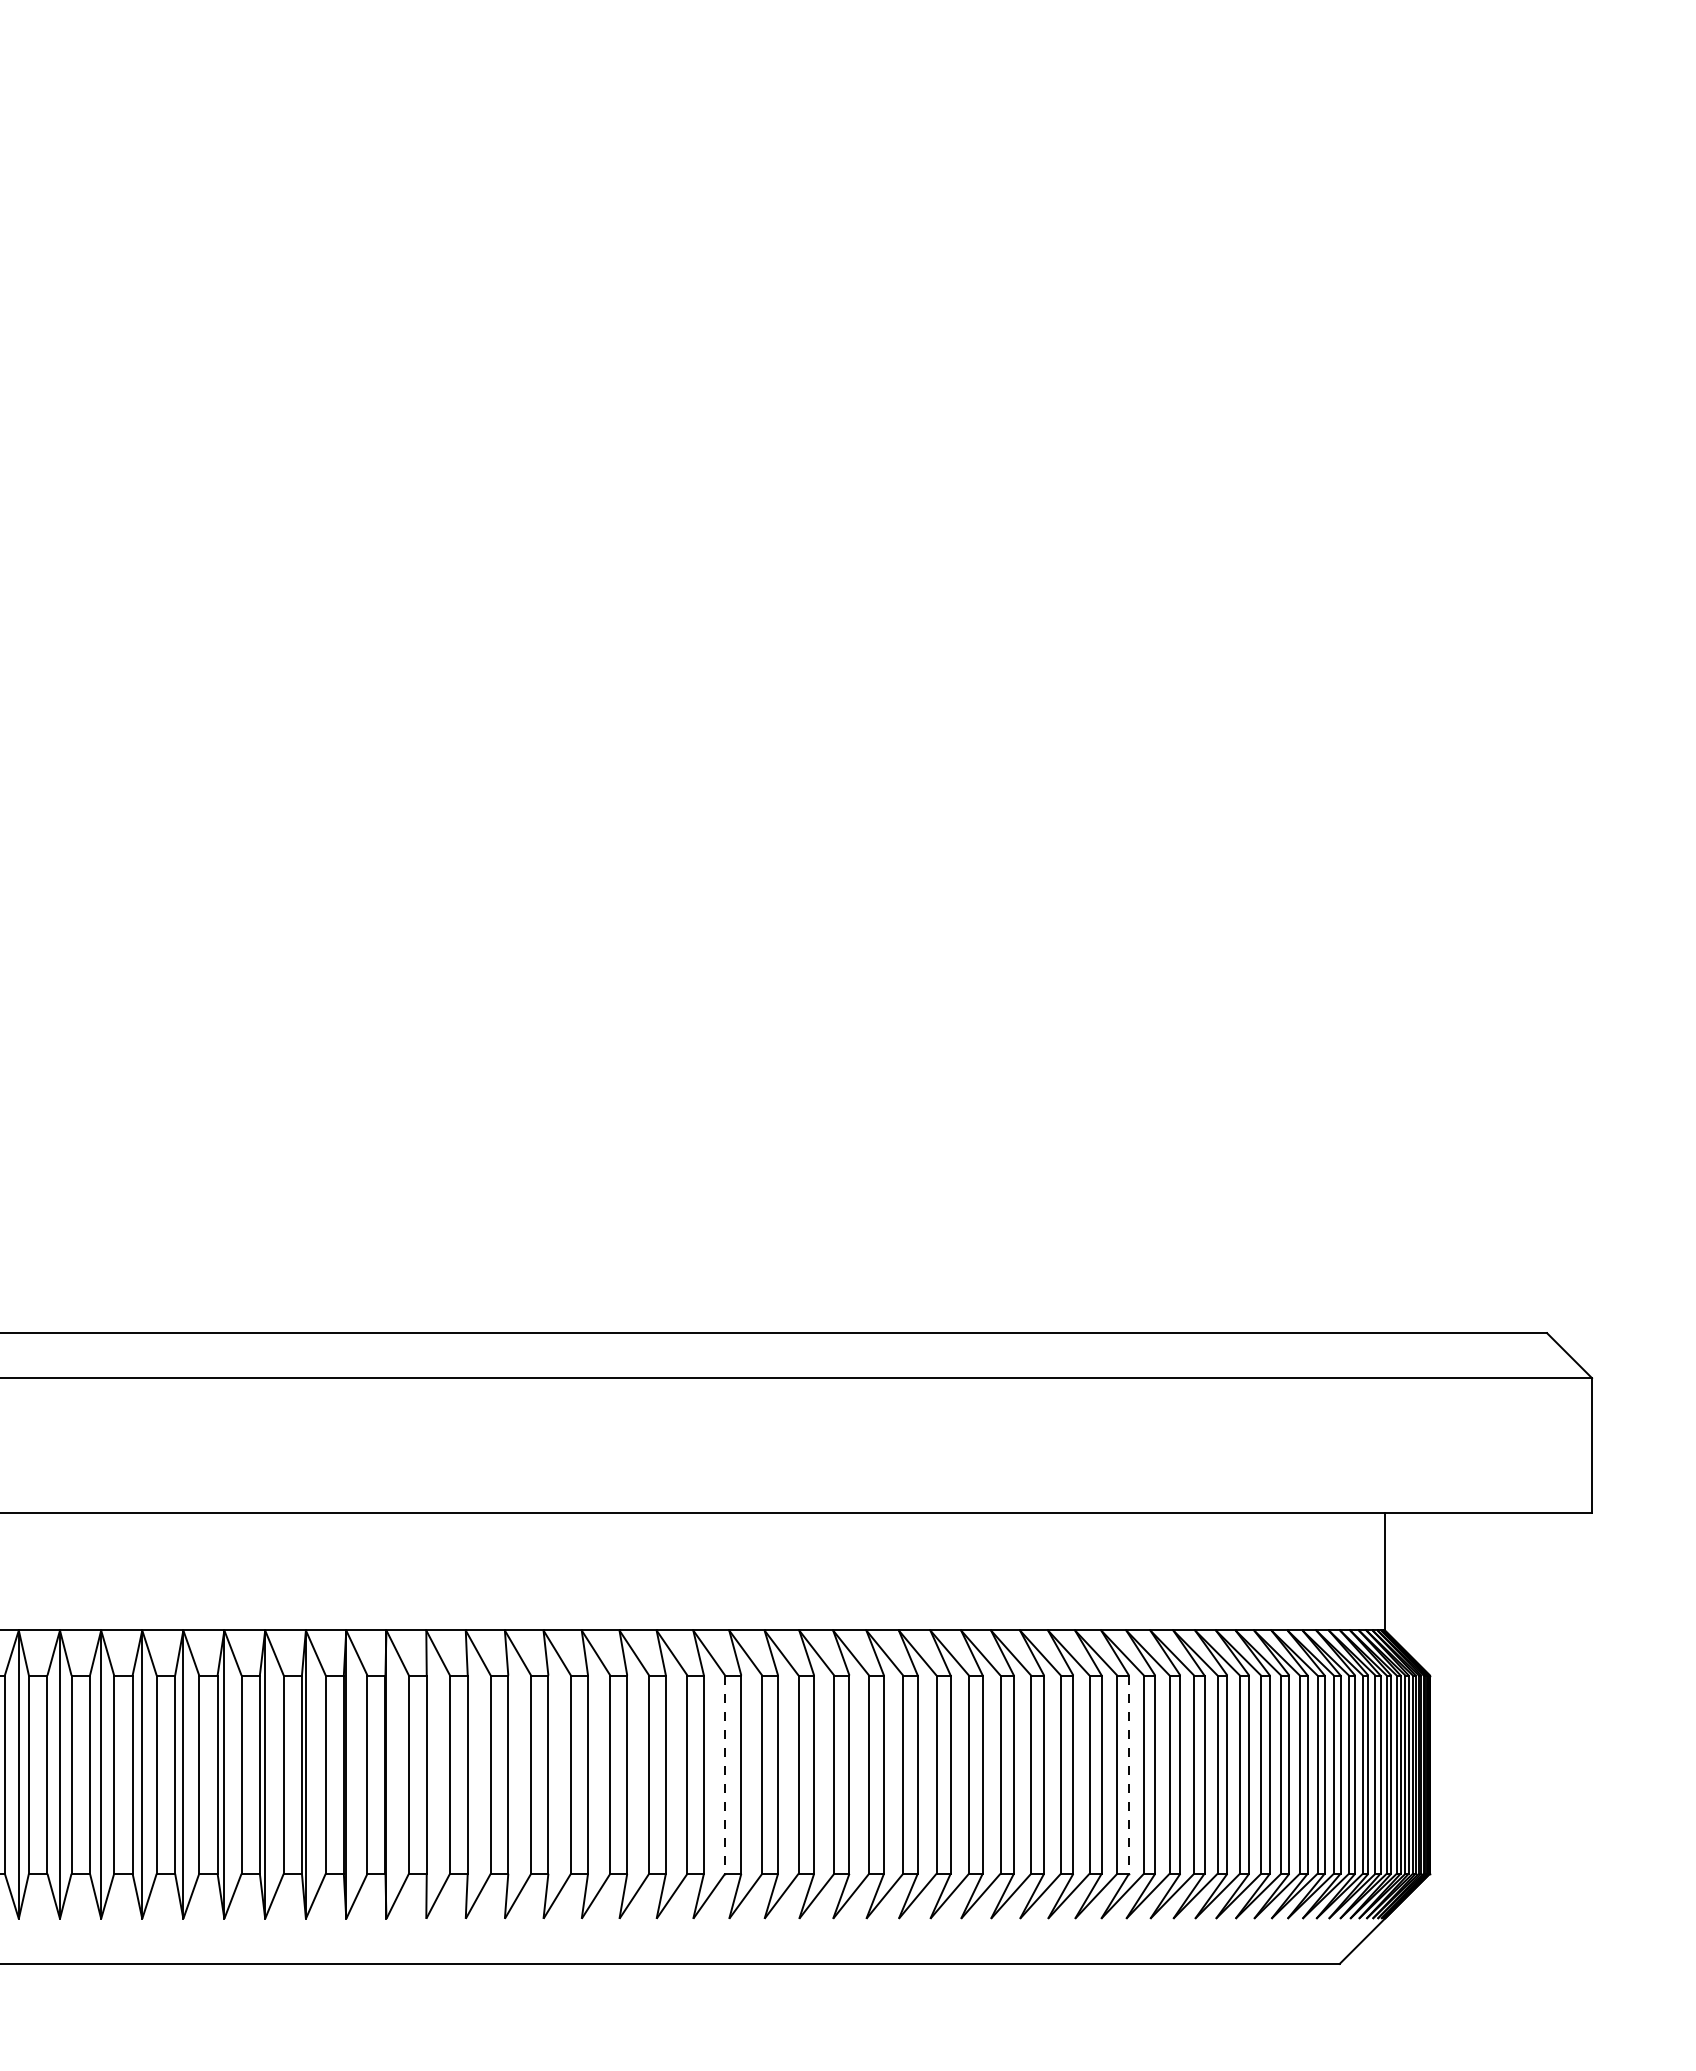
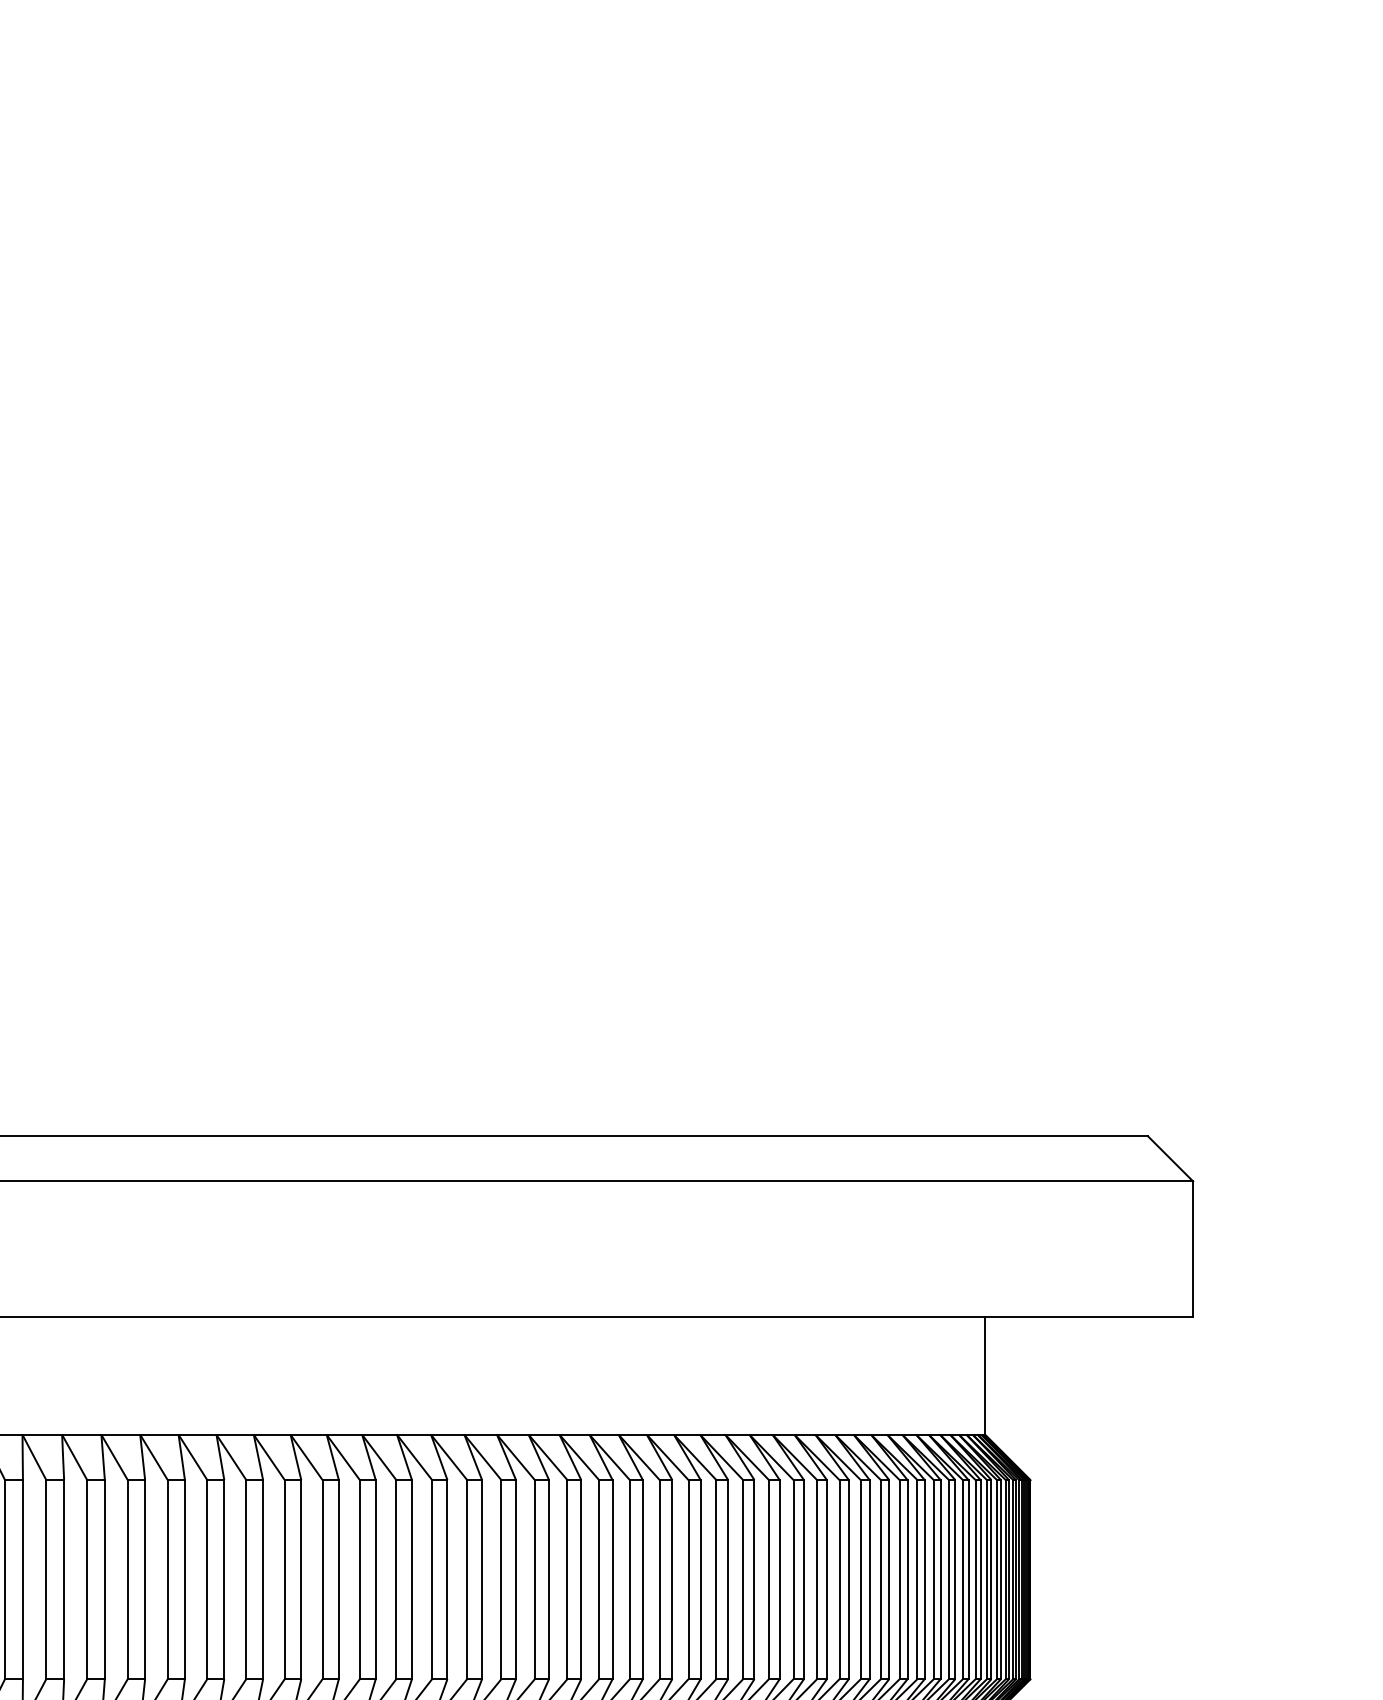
line: (725, 1775) -> (322, 1580), dashed -> solid
line: (1128, 1775) -> (727, 1580), dashed -> solid

